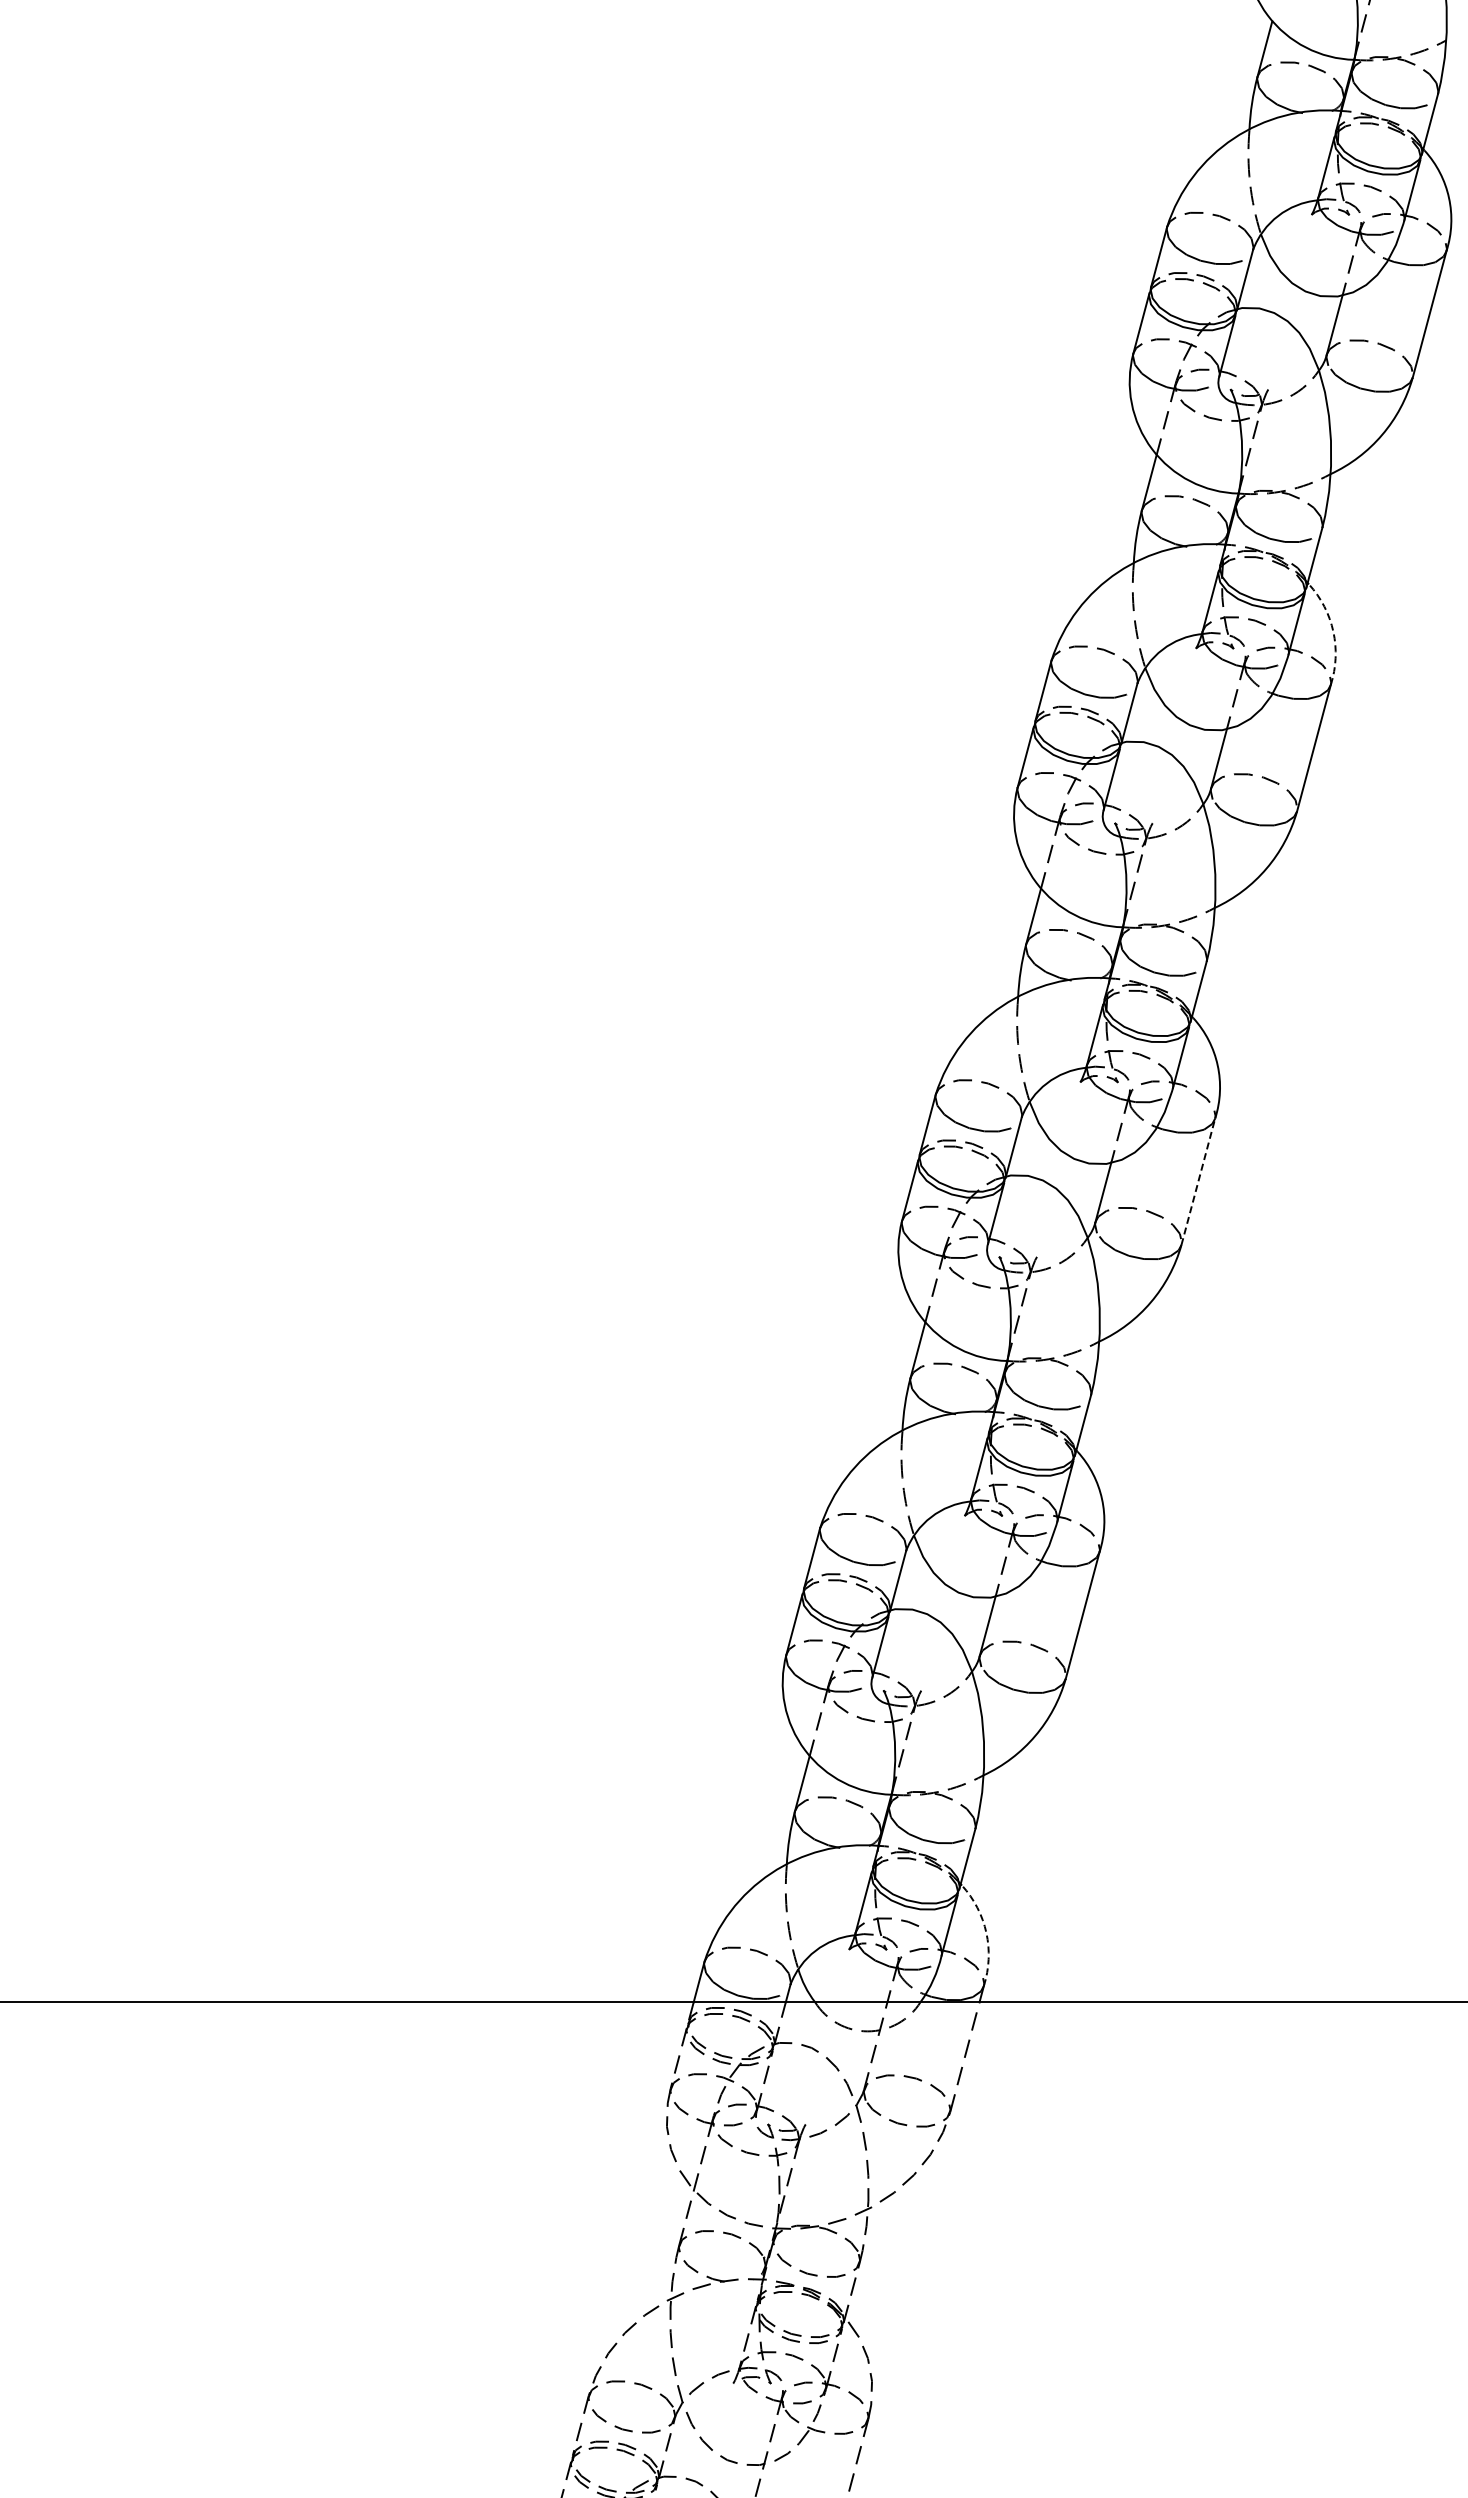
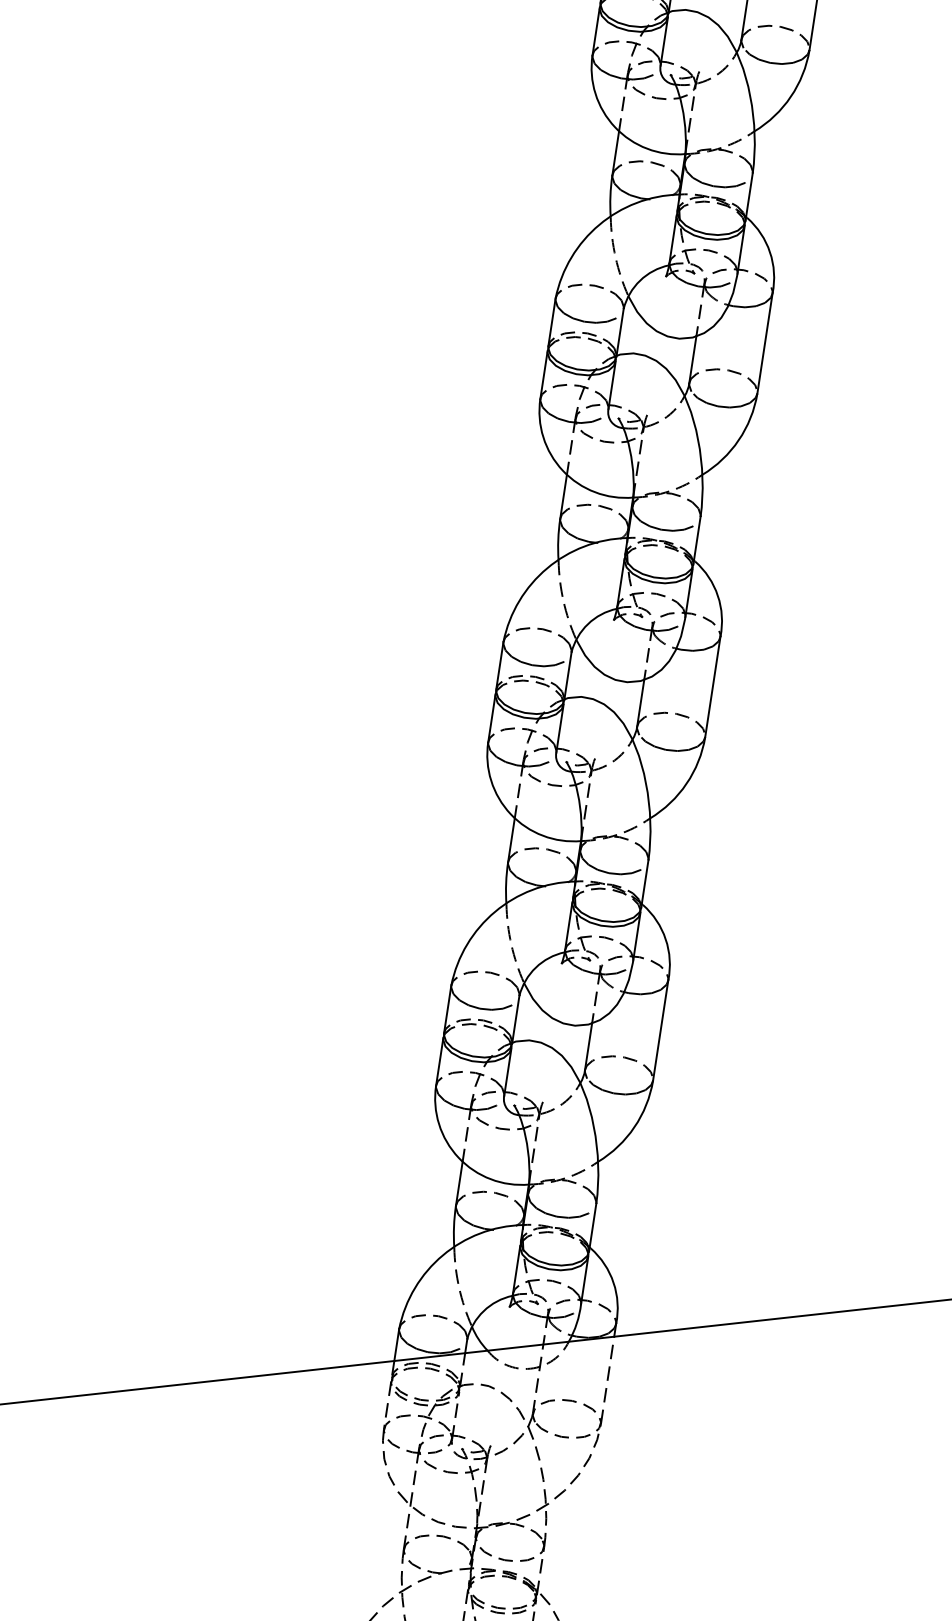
arc: (1333, 631) -> (770, 252), dashed -> solid
line: (1198, 1181) -> (712, 686), dashed -> solid
arc: (986, 1932) -> (613, 1282), dashed -> solid

